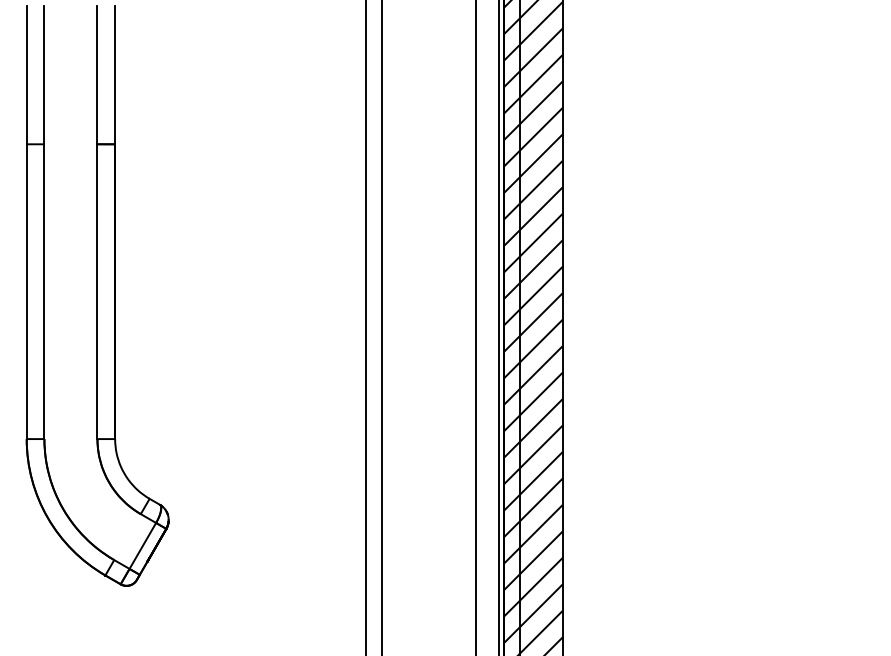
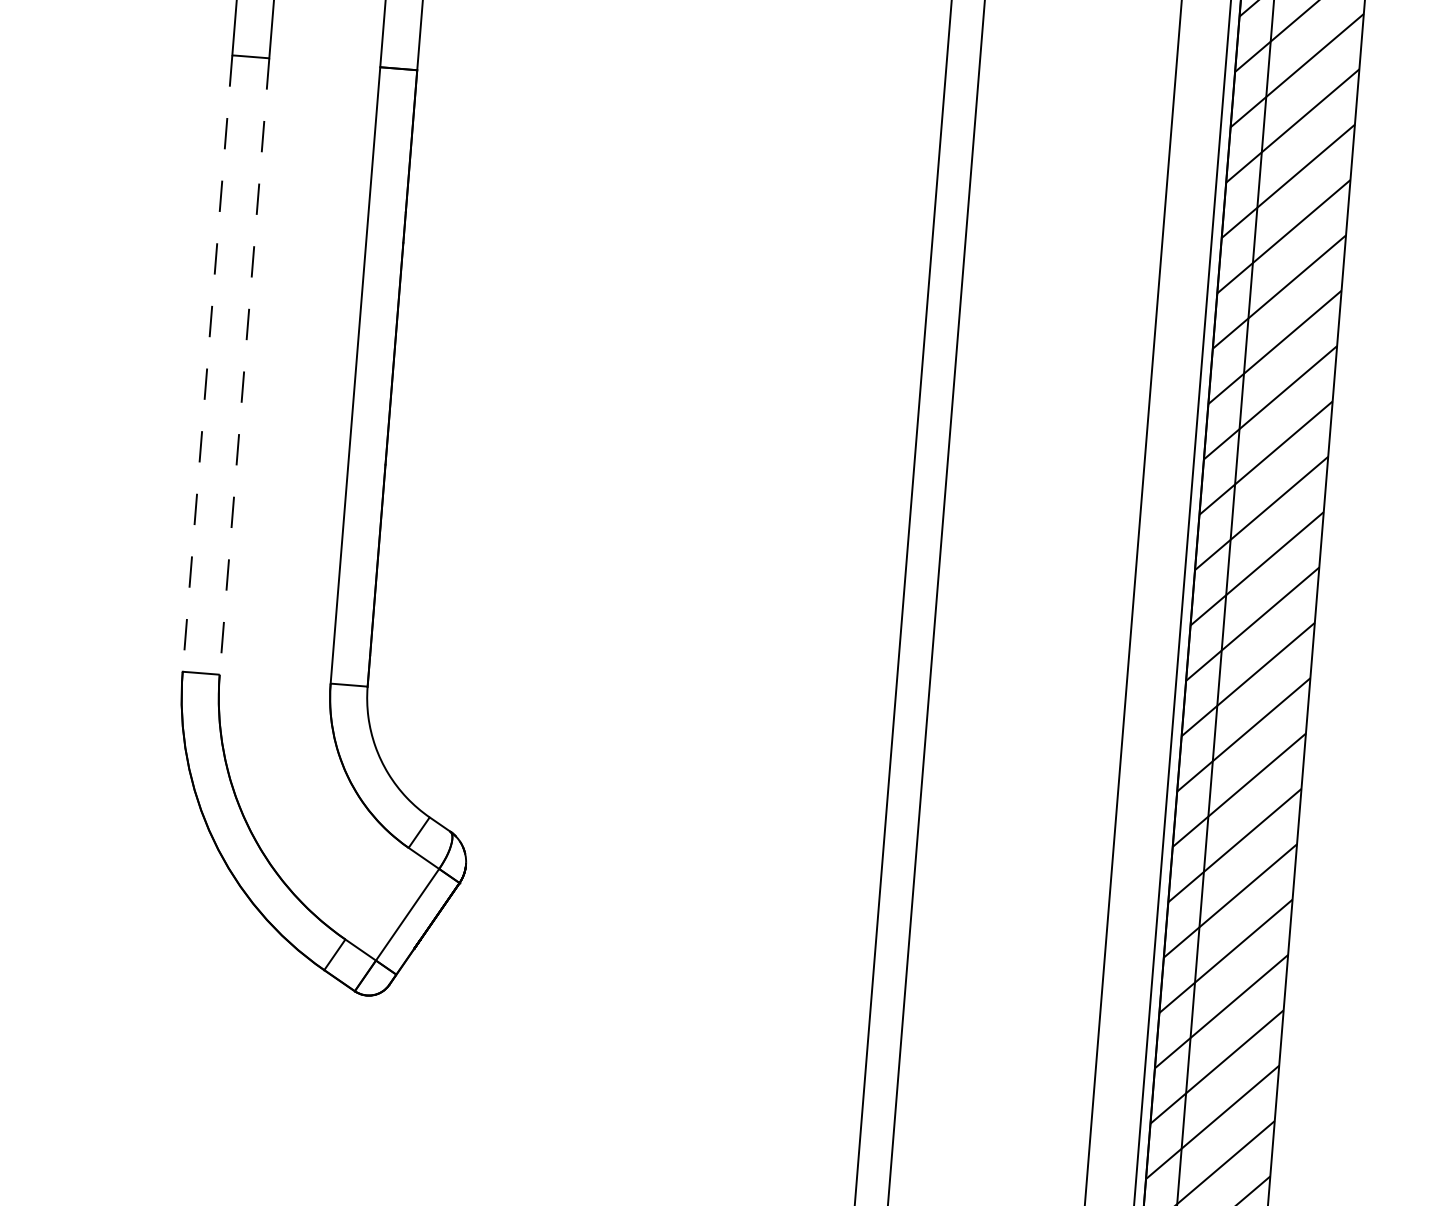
line: (26, 292) -> (206, 365), solid -> dashed
line: (44, 292) -> (244, 368), solid -> dashed

